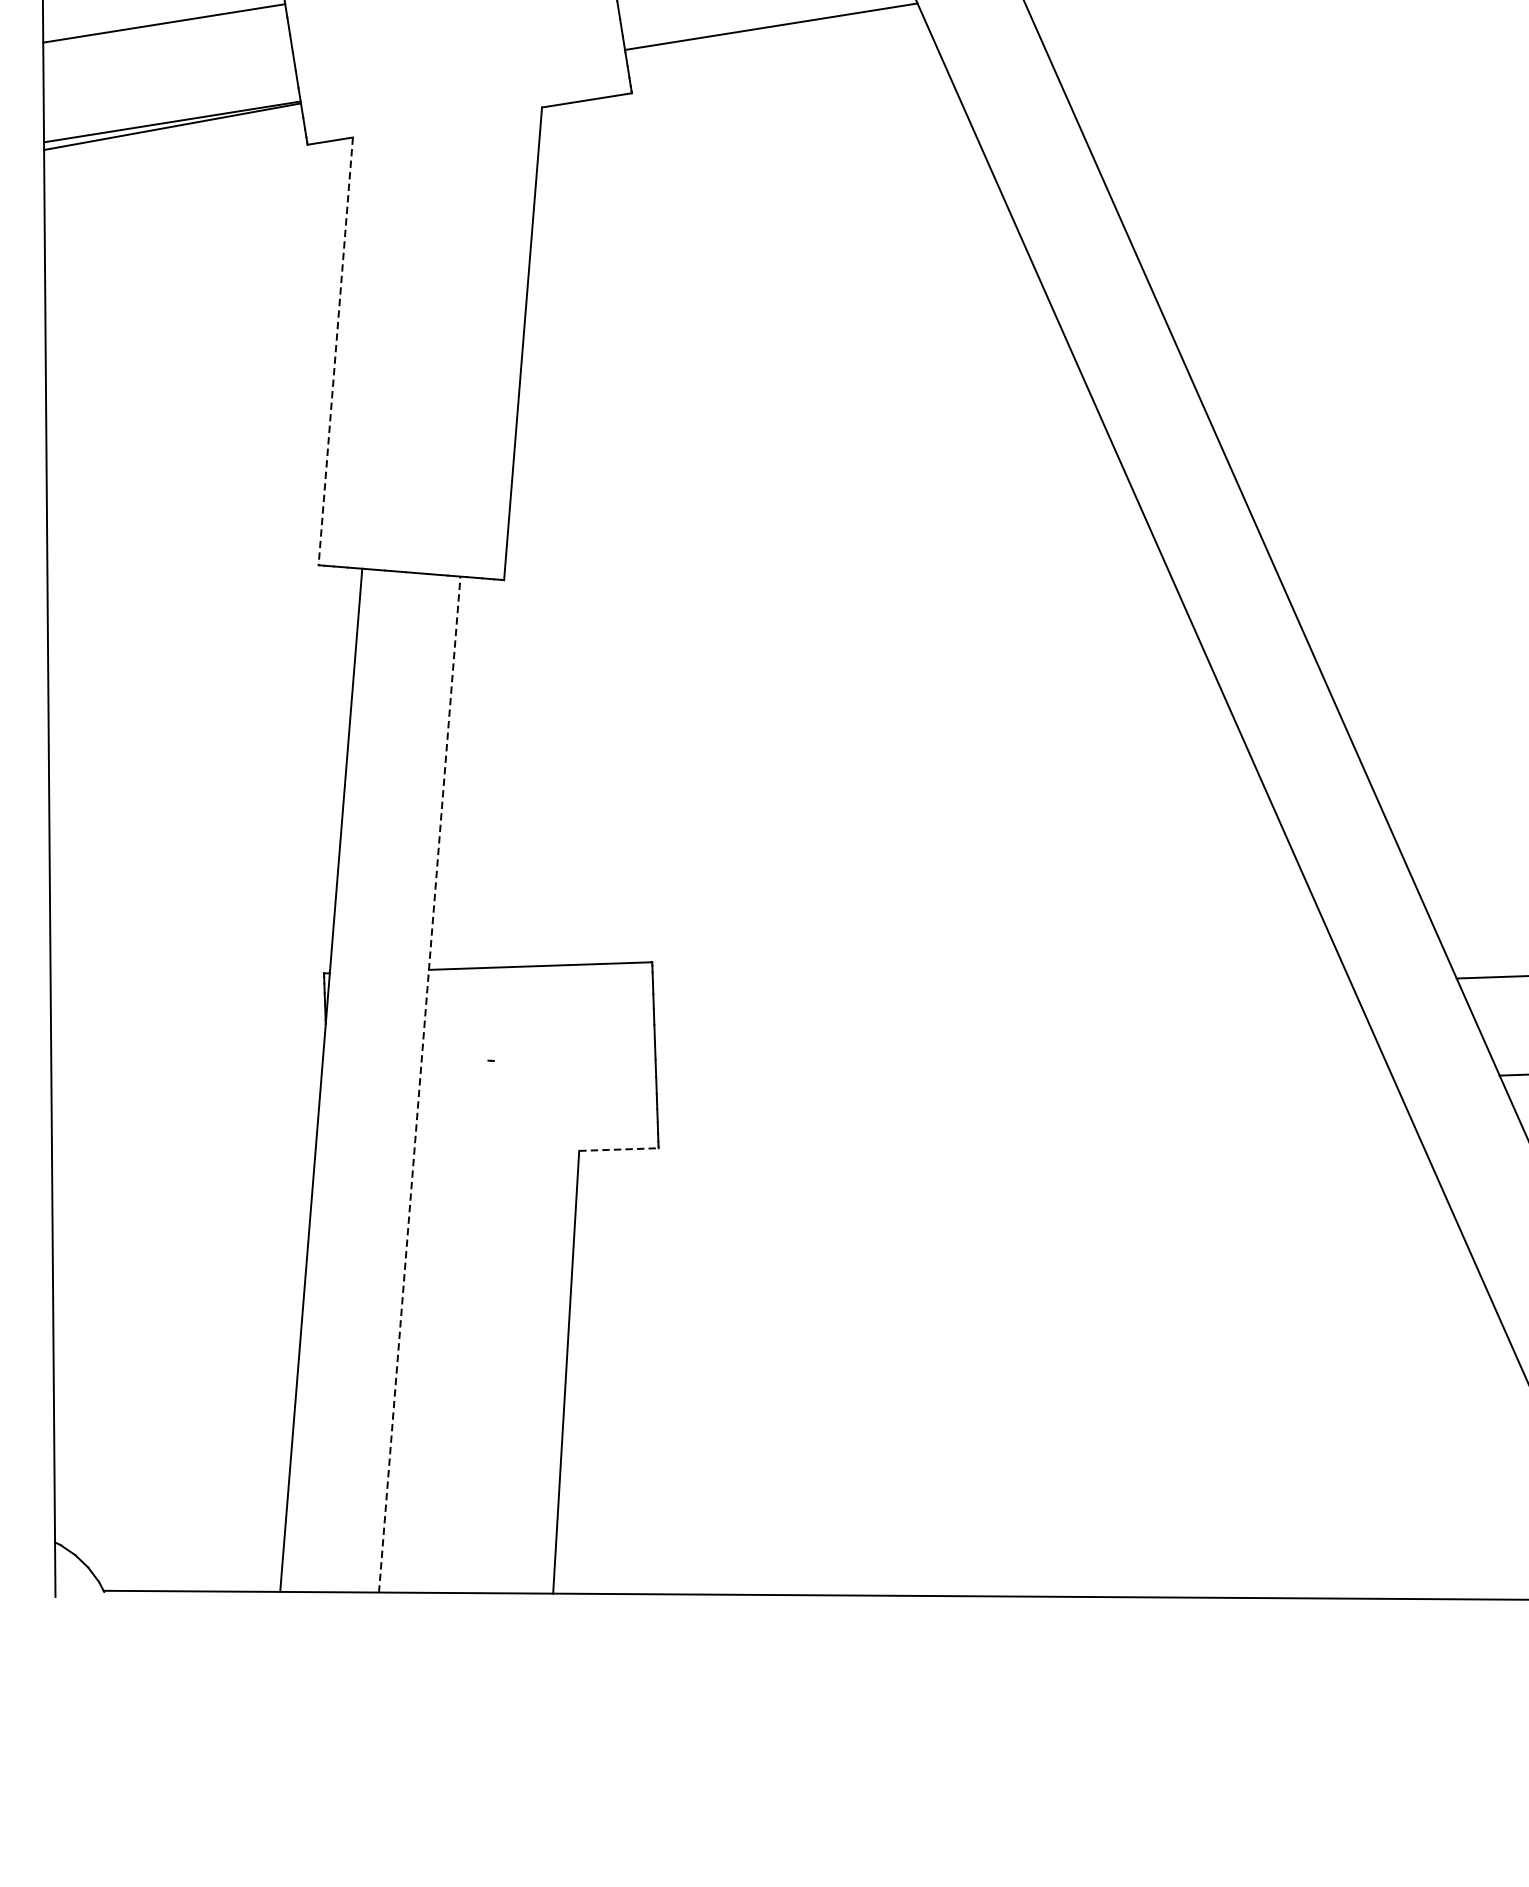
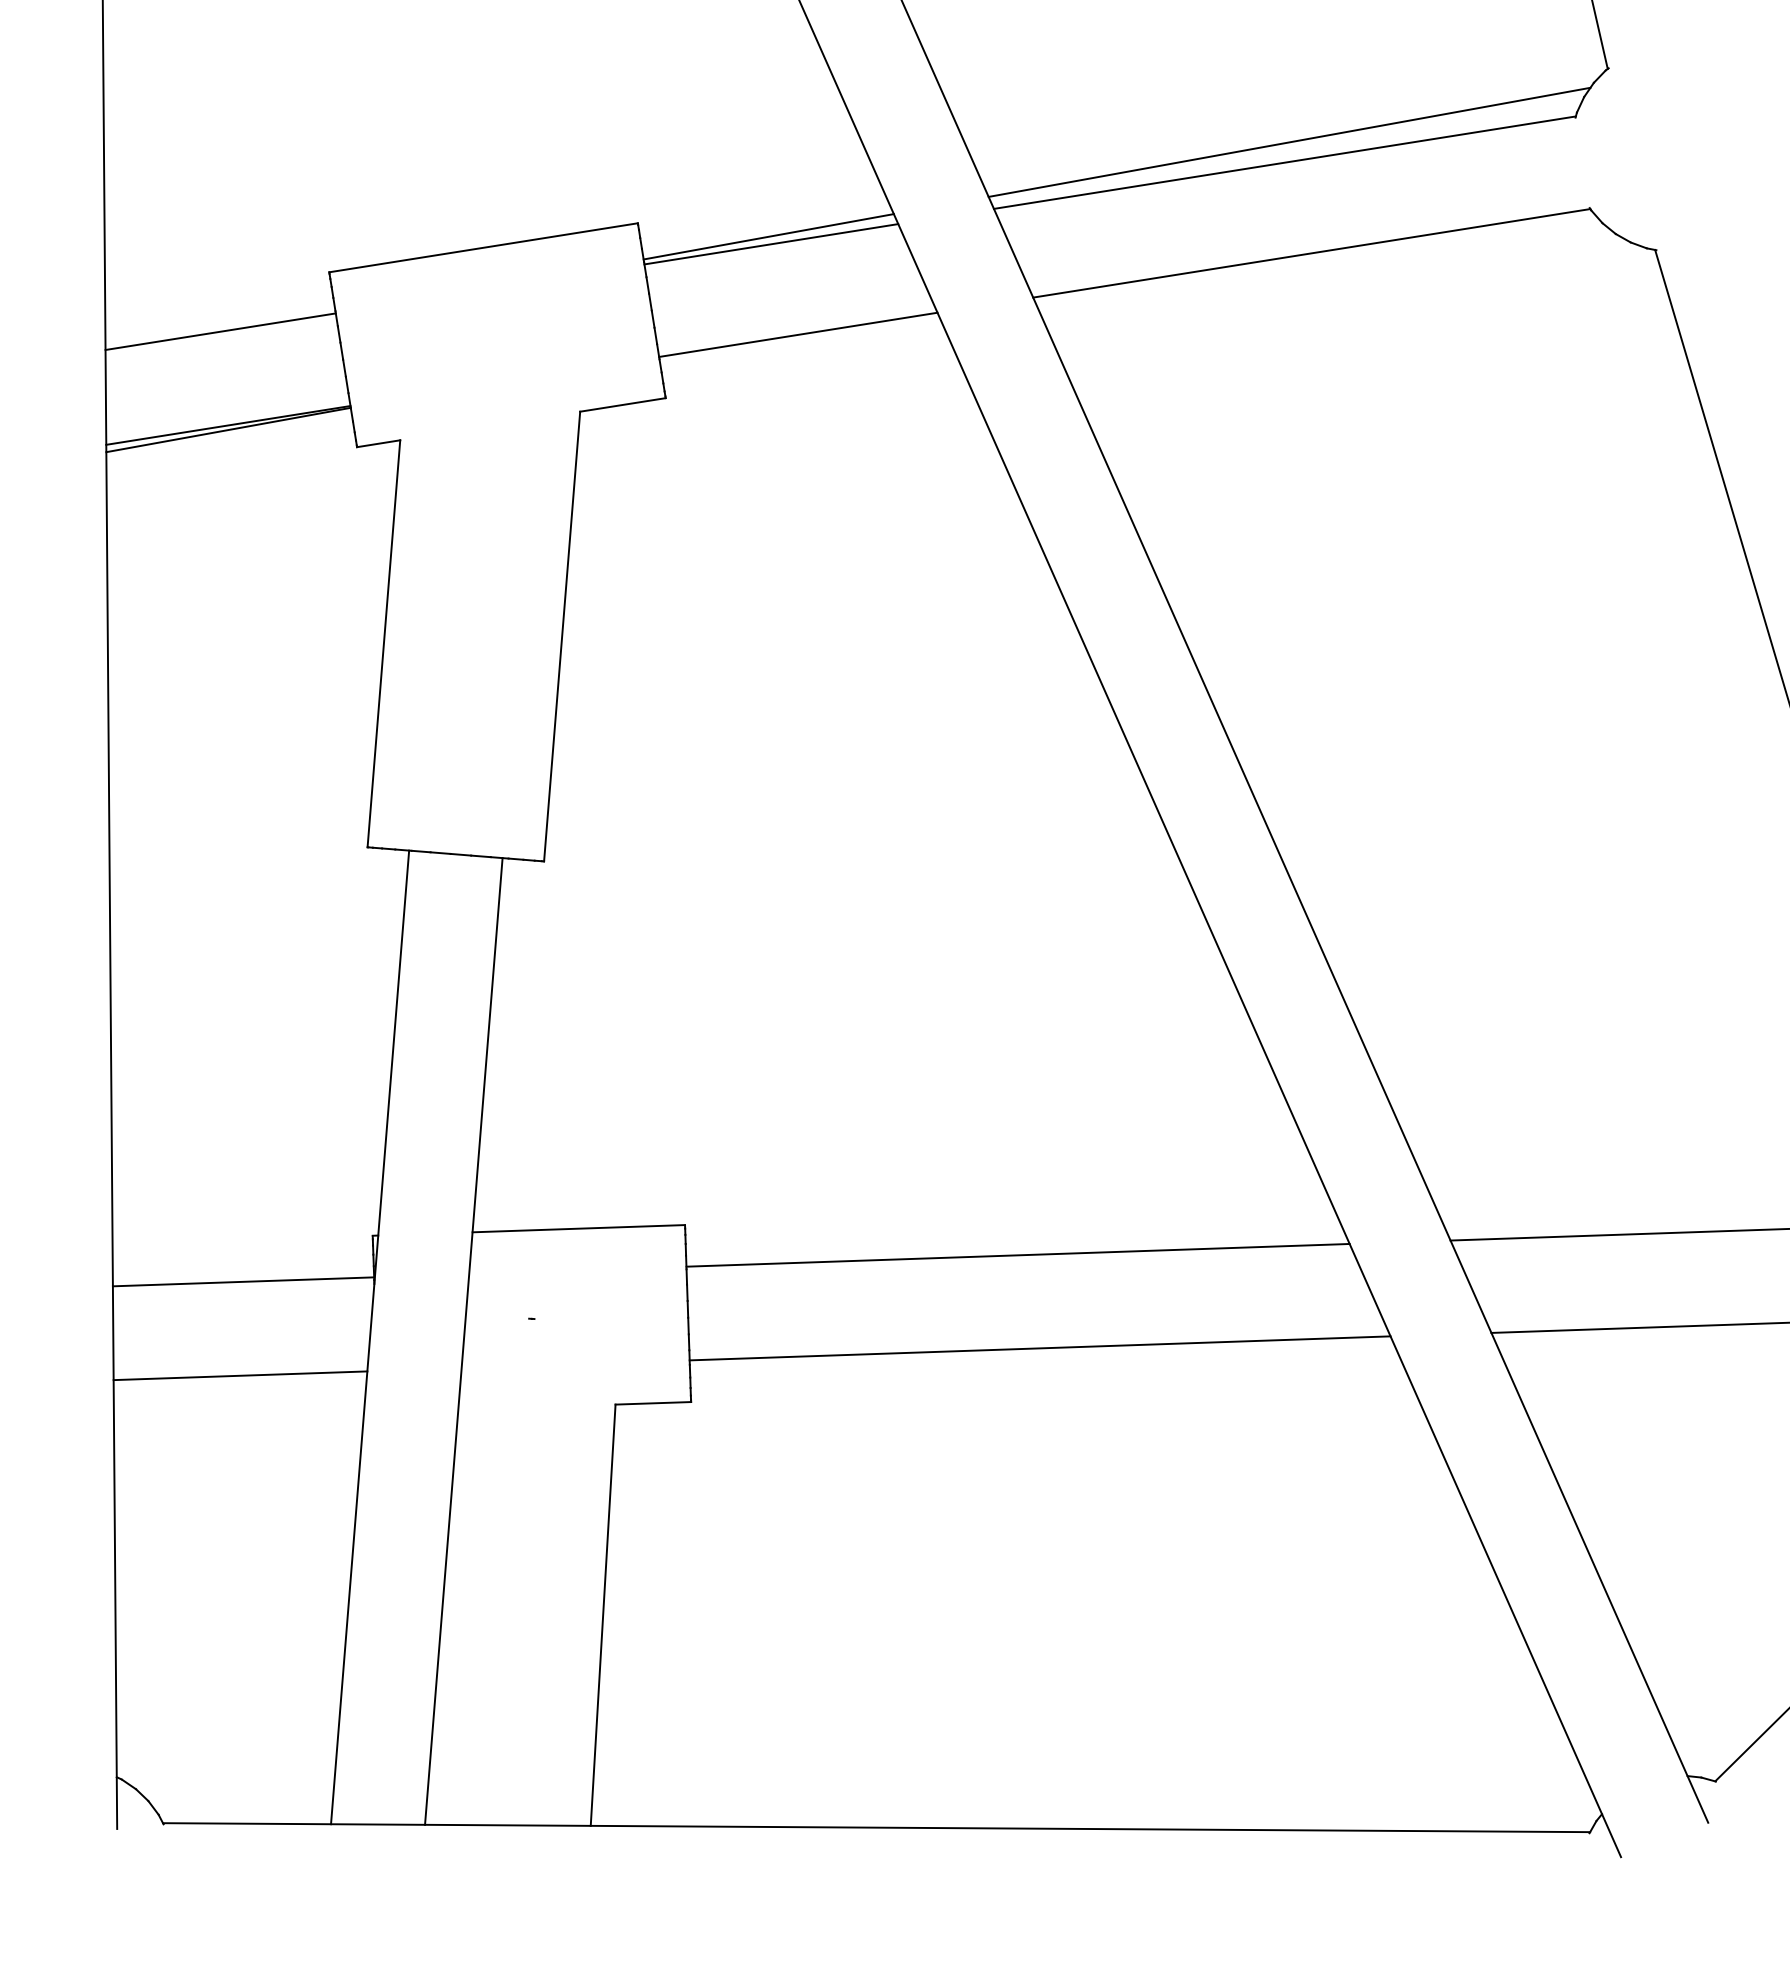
line: (335, 352) -> (383, 644), dashed -> solid
line: (1001, 993) -> (1017, 1254), added
line: (188, 1021) -> (243, 1281), added
line: (419, 1084) -> (463, 1341), dashed -> solid
line: (1024, 1091) -> (1039, 1348), added
line: (185, 1120) -> (240, 1375), added
line: (619, 1149) -> (653, 1403), dashed -> solid

